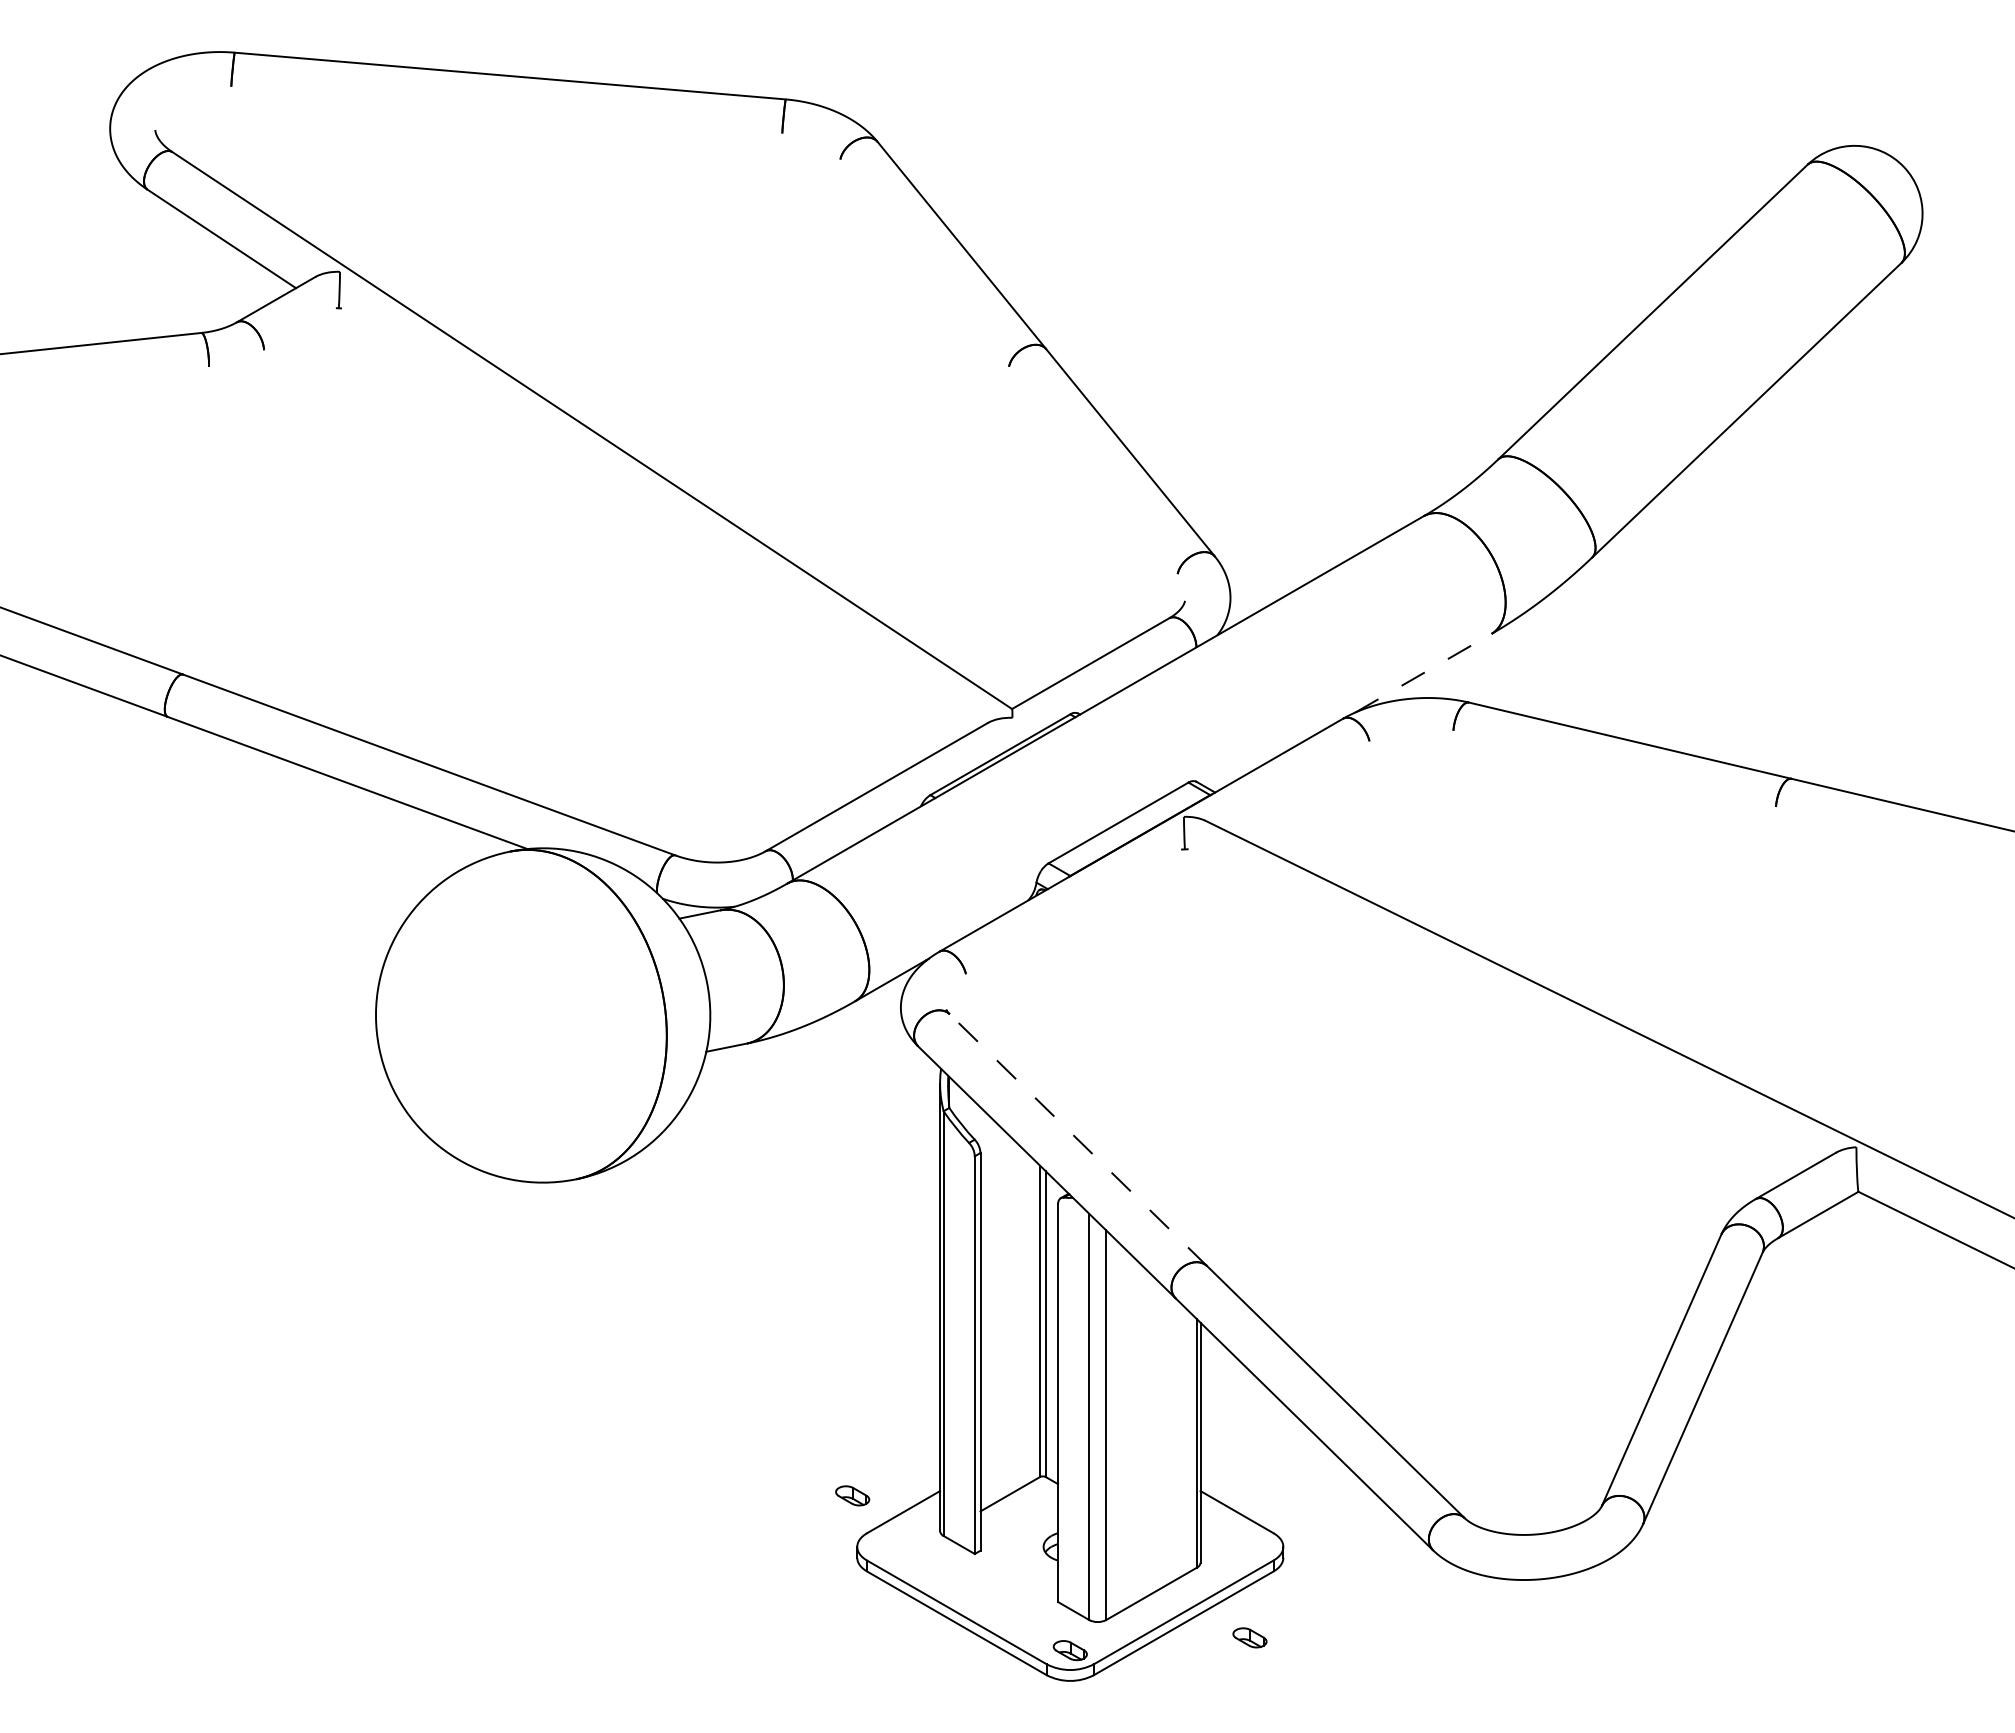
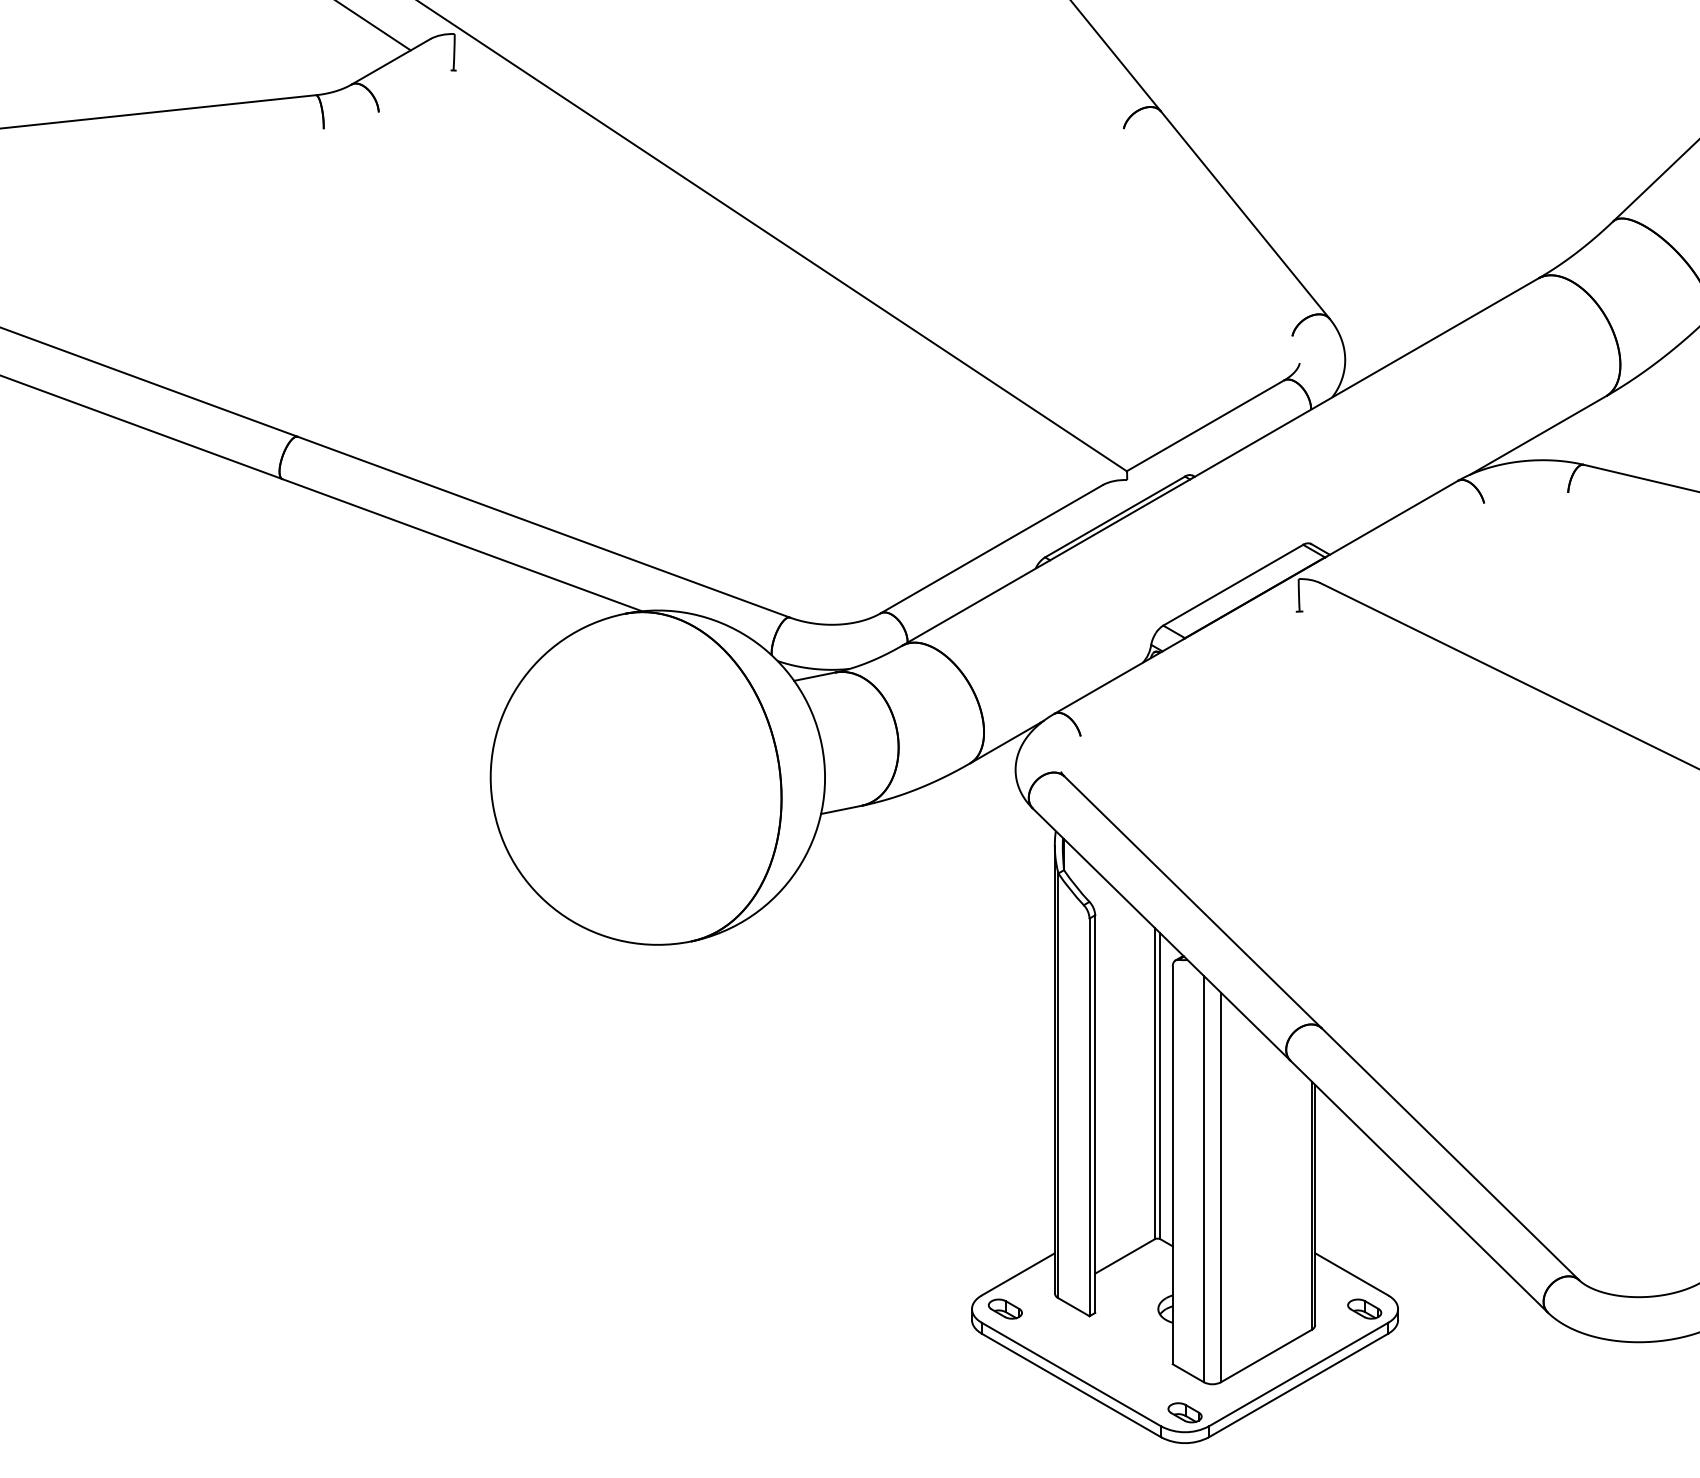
line: (1423, 673) -> (1538, 435), dashed -> solid
line: (1078, 1139) -> (1193, 901), dashed -> solid
part: (852, 1495) -> (1005, 1308), moved
part: (1249, 1637) -> (1364, 1308), moved

